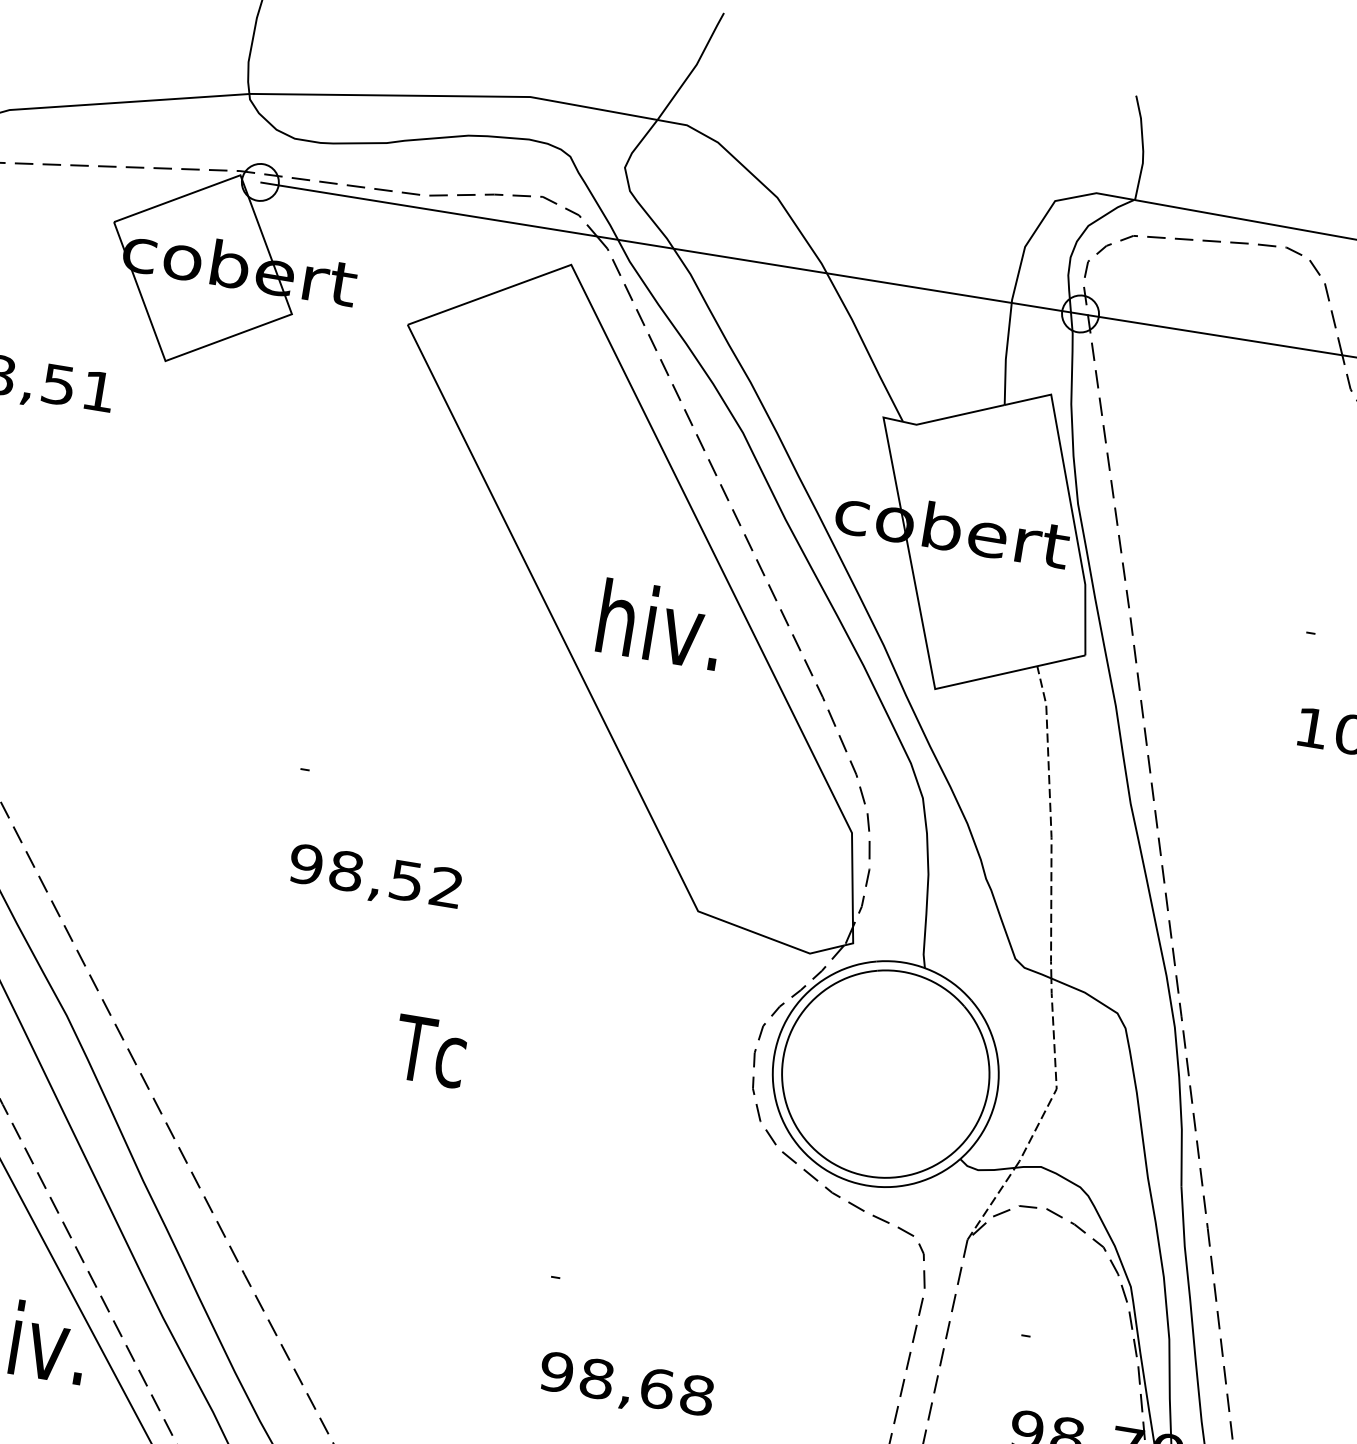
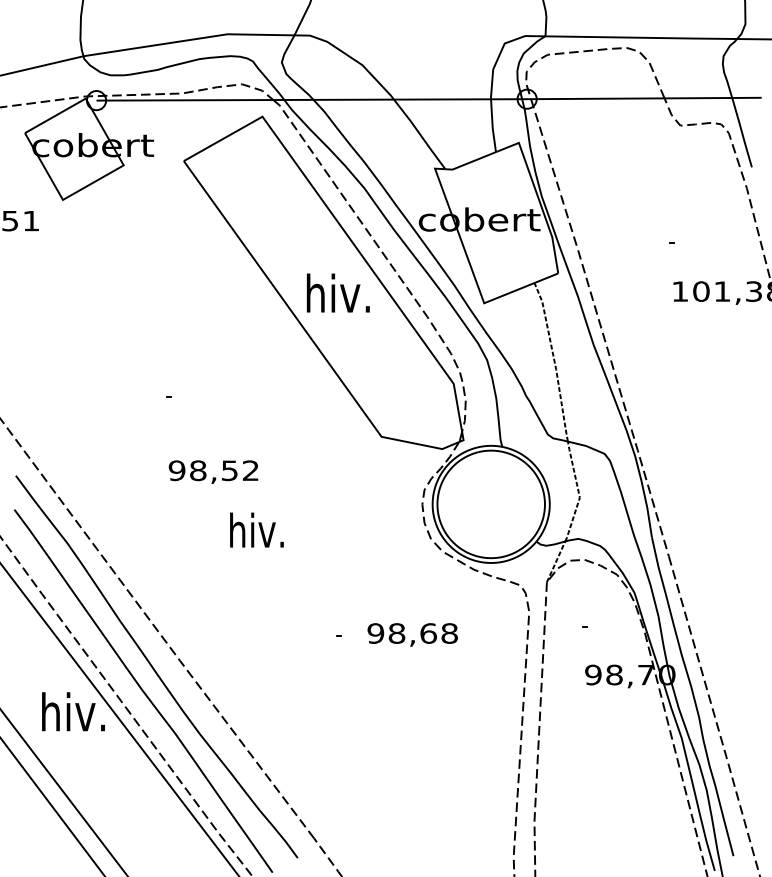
text: (375, 877) -> (213, 471), moved
text: (430, 1050) -> (256, 530), Tc -> hiv.
text: (626, 1385) -> (412, 634), moved

